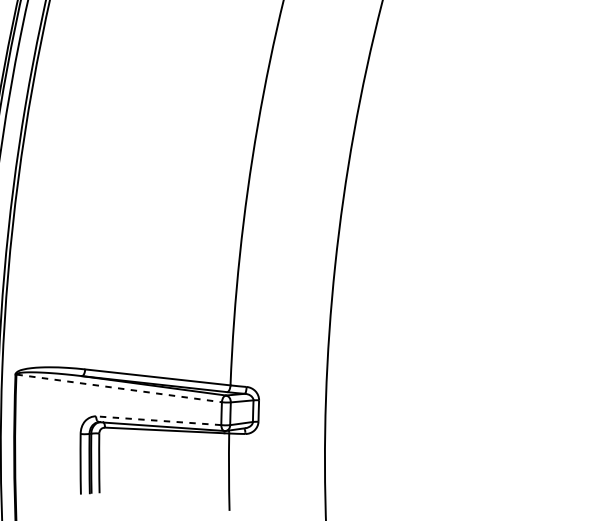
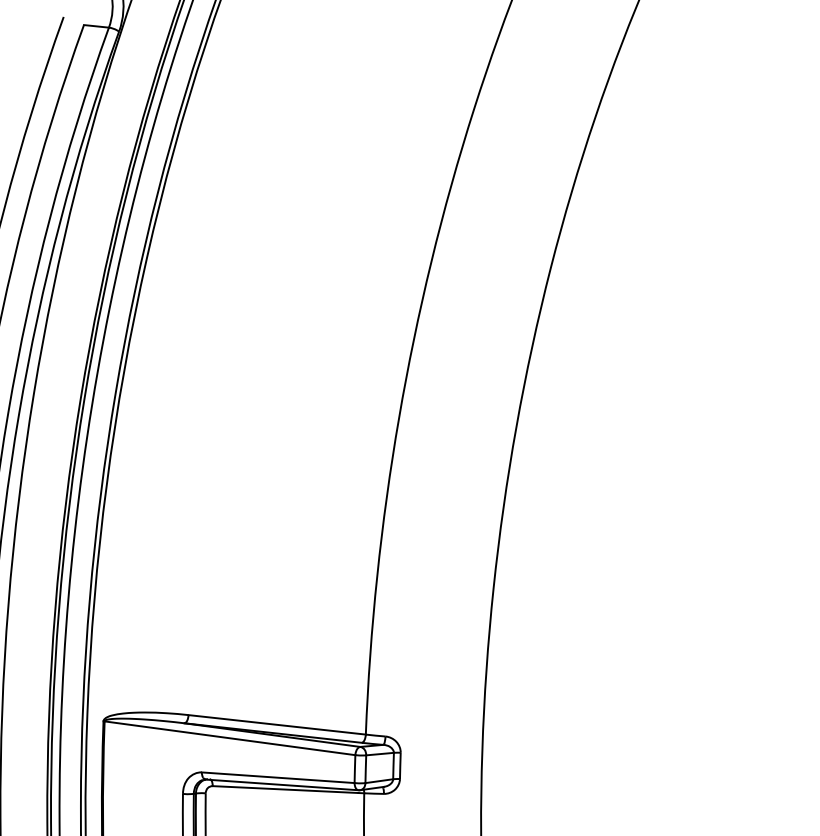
line: (119, 388) -> (230, 738), dashed -> solid
line: (158, 420) -> (278, 777), dashed -> solid

